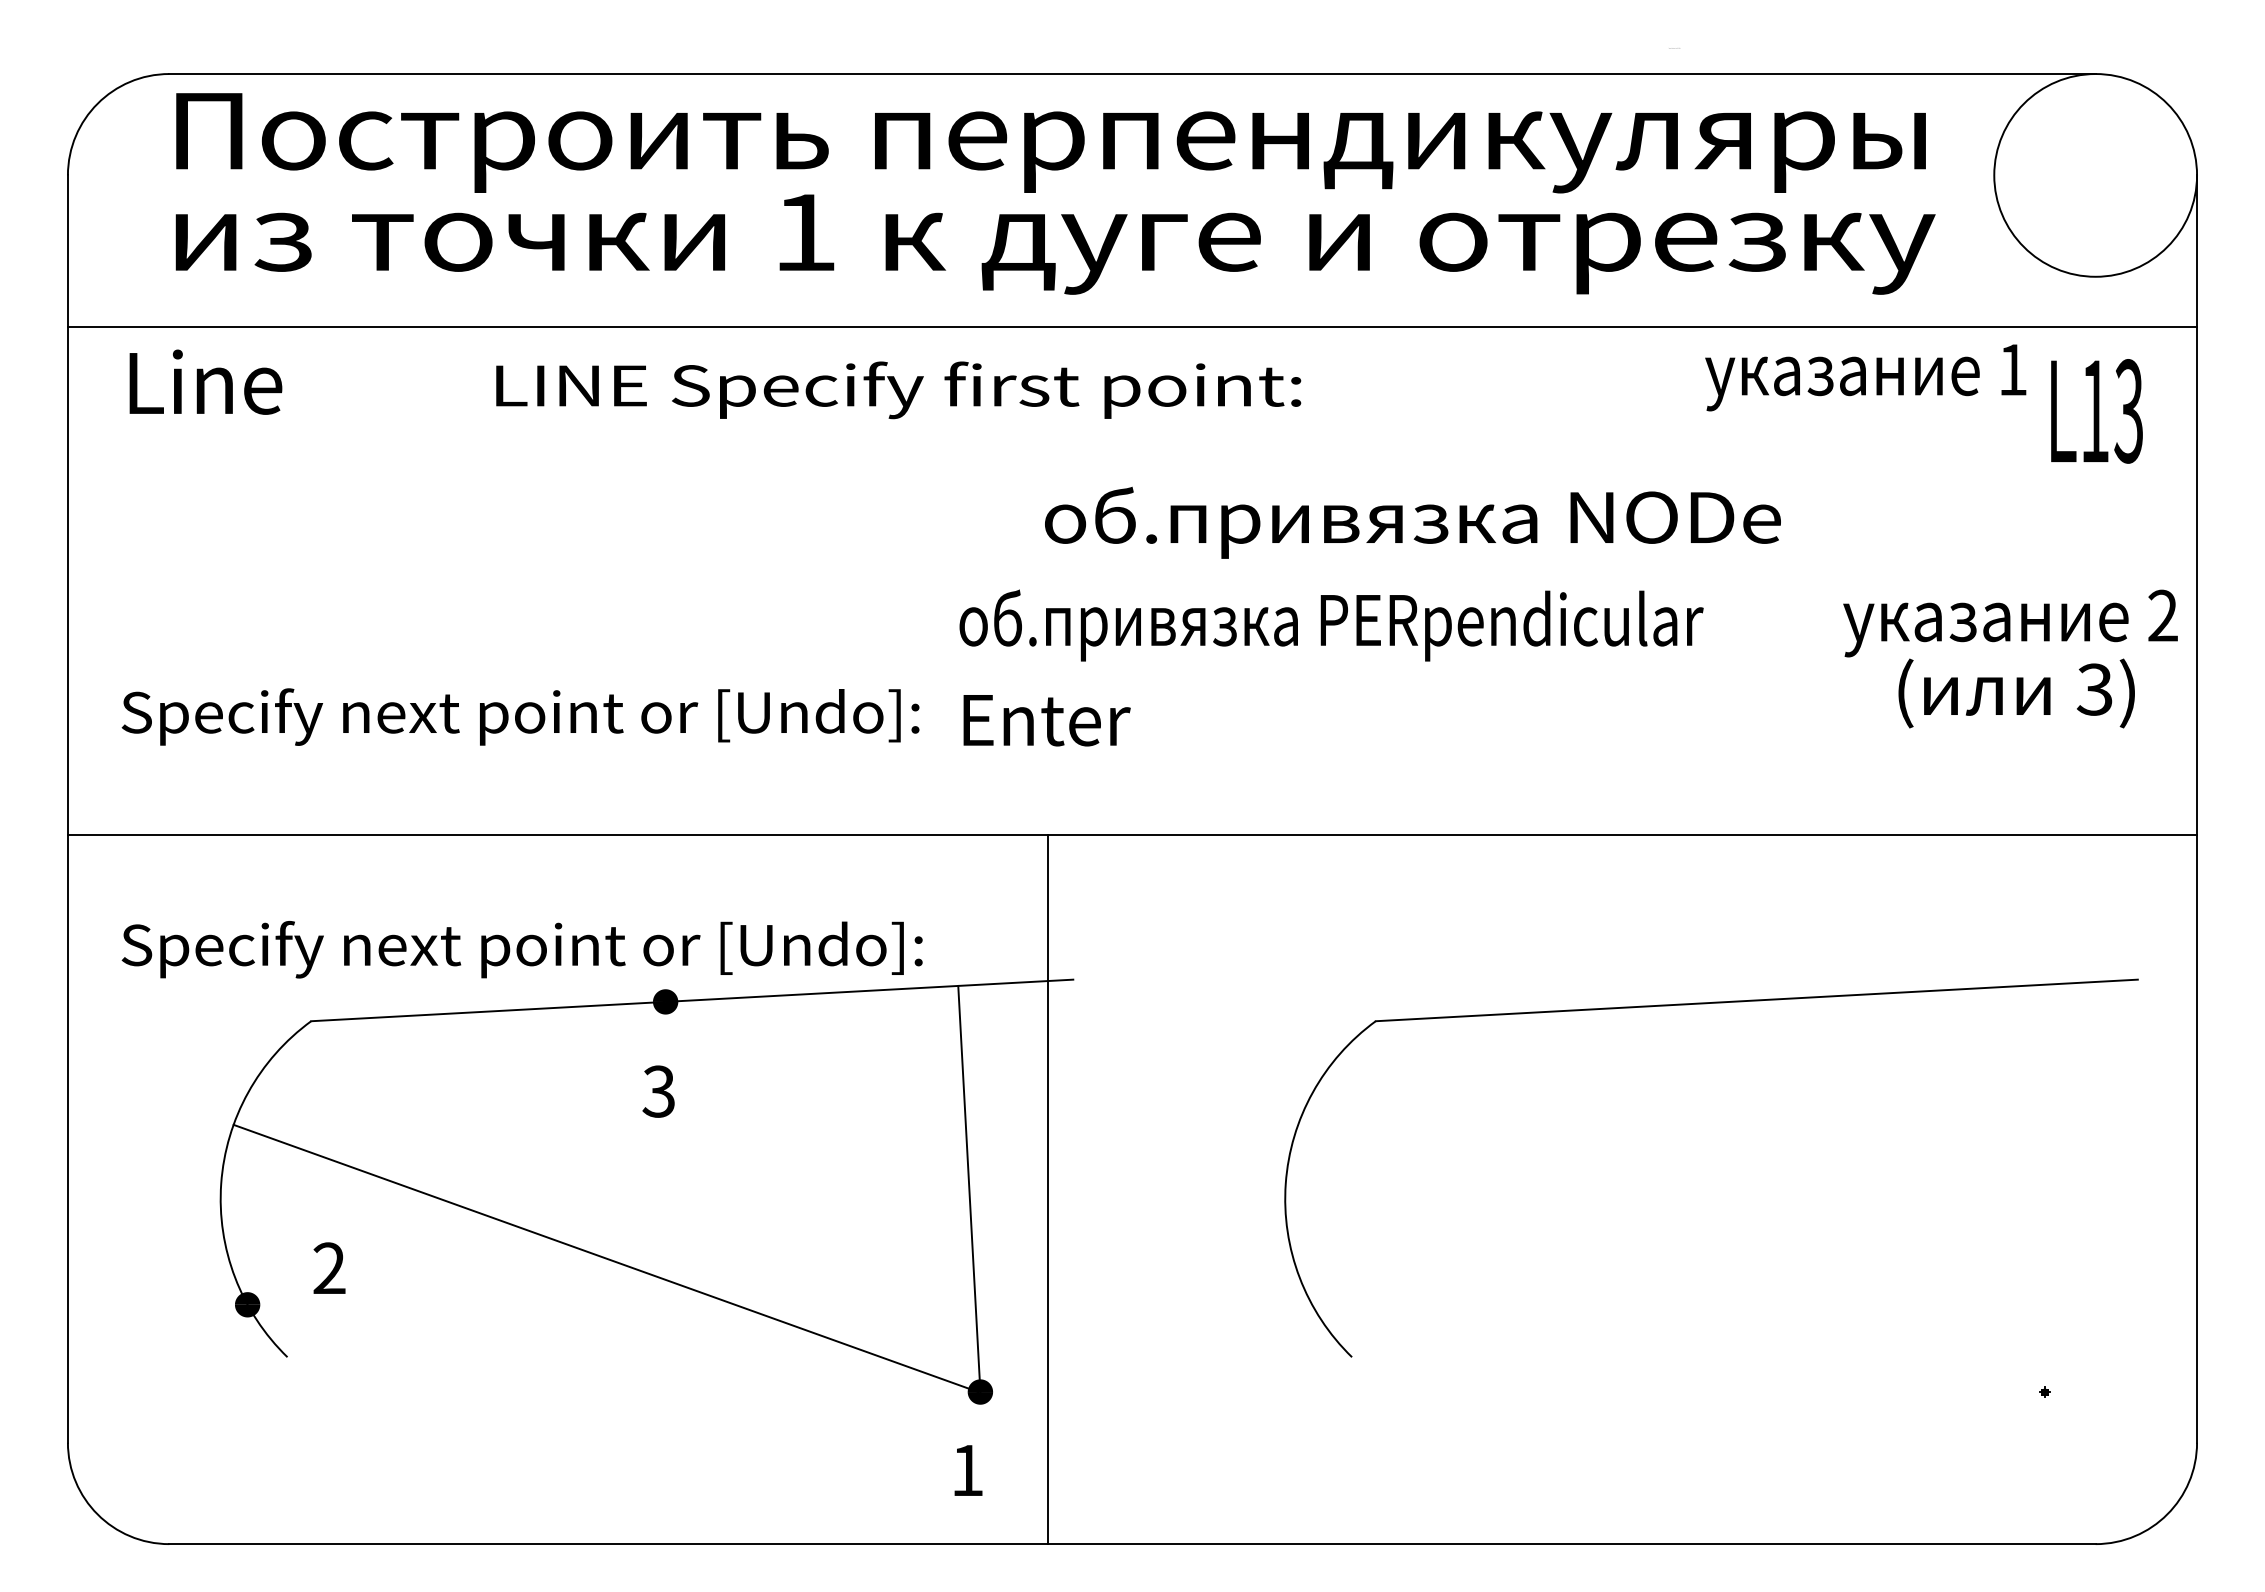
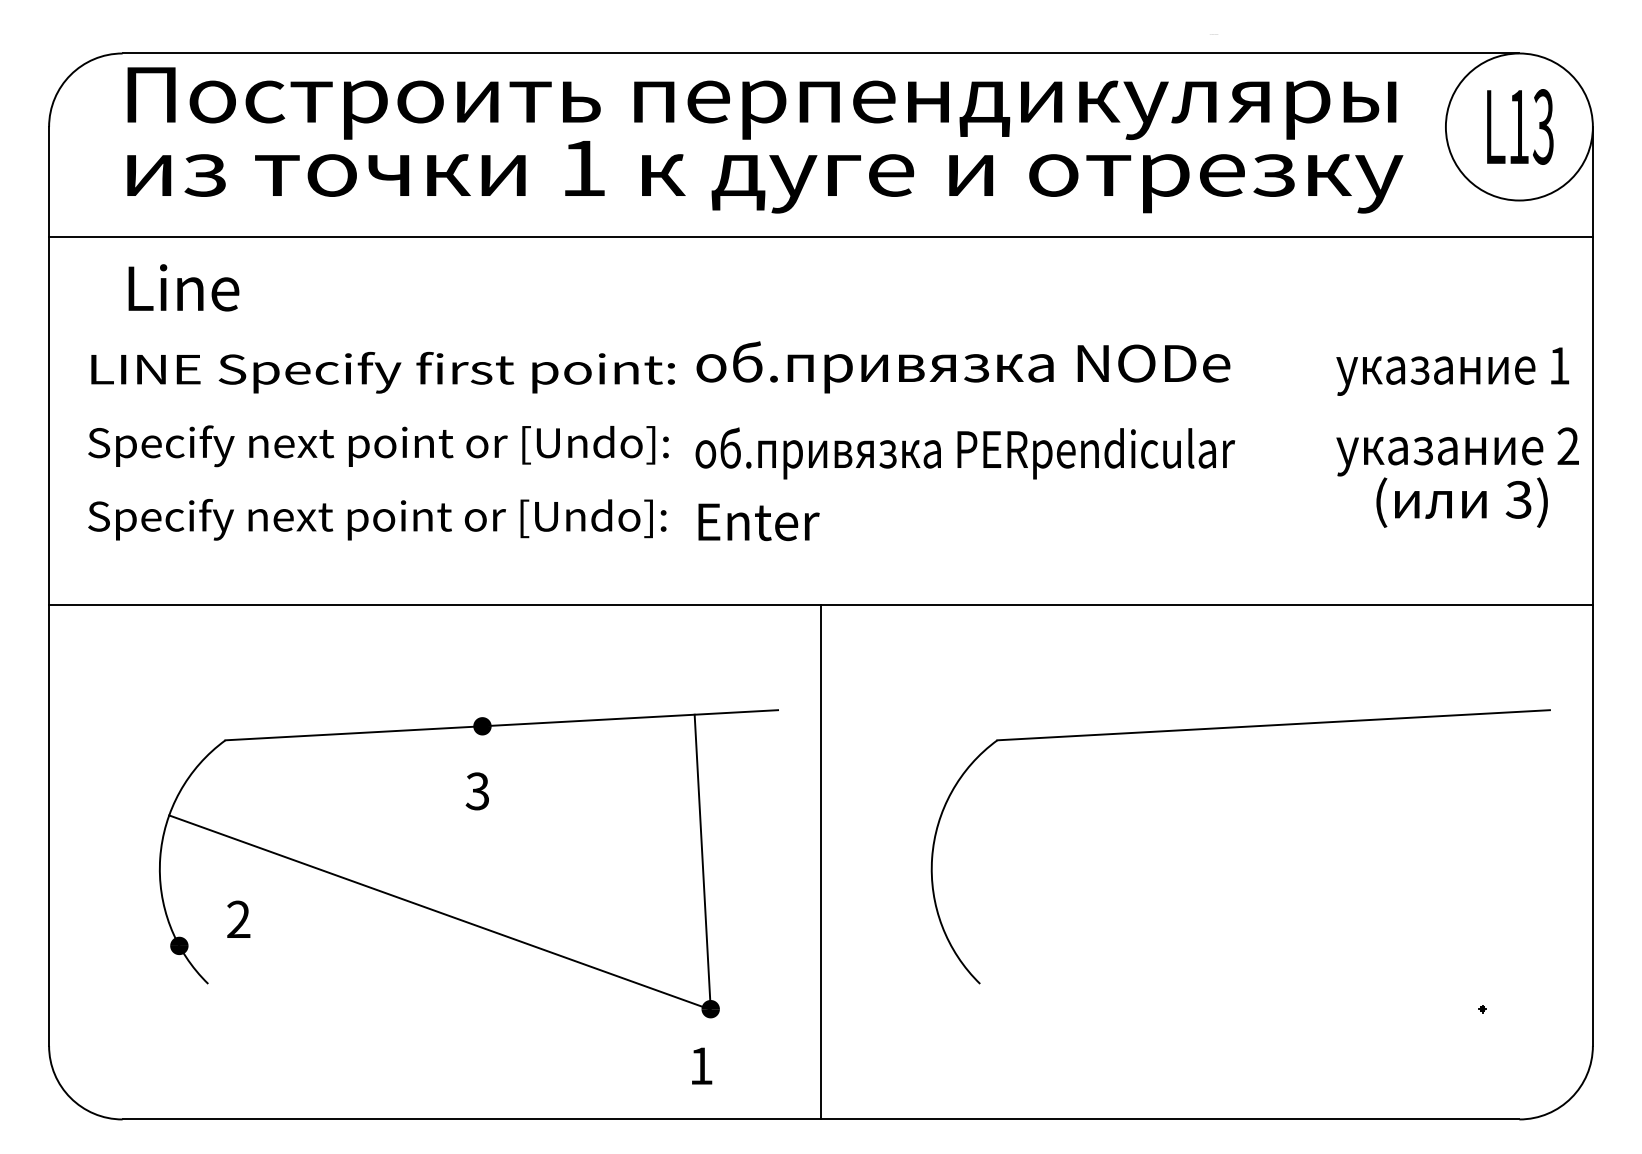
text: (1865, 377) -> (1452, 371), moved
text: (205, 381) -> (183, 287), moved
text: (898, 390) -> (383, 372), moved
text: (2096, 411) -> (1519, 127), moved
text: (1412, 522) -> (963, 367), moved
text: (521, 949) -> (377, 446), moved
line: (1047, 1189) -> (821, 862), moved

